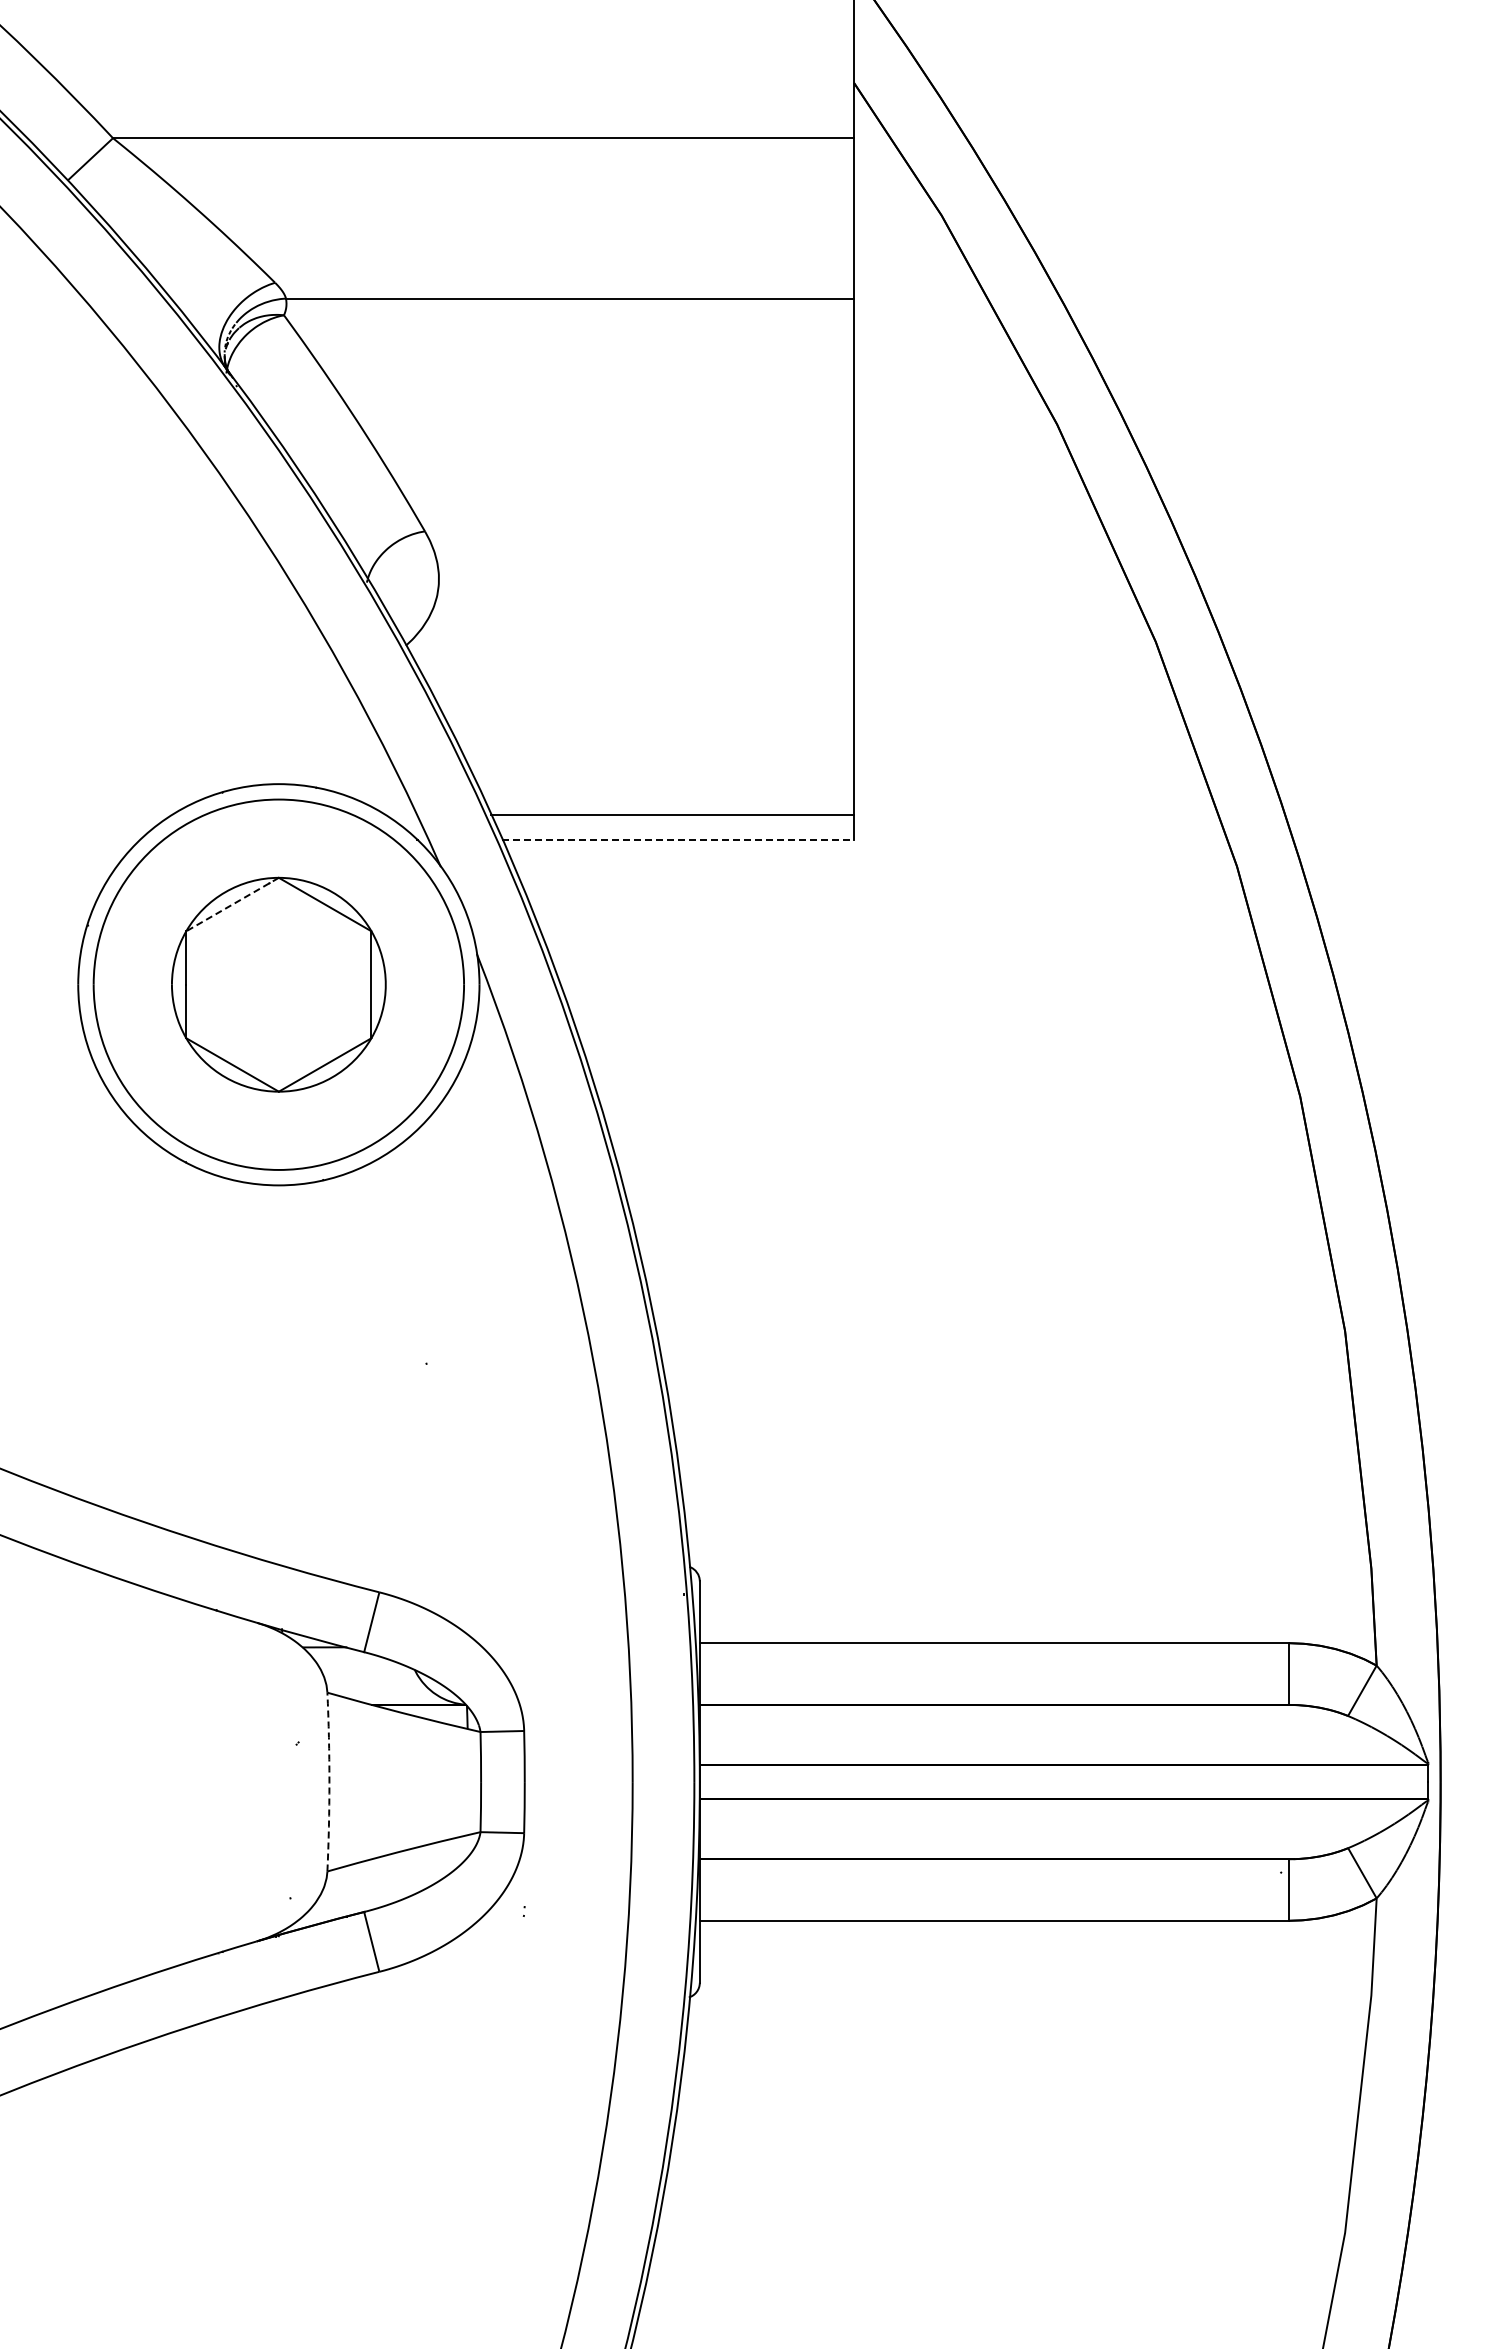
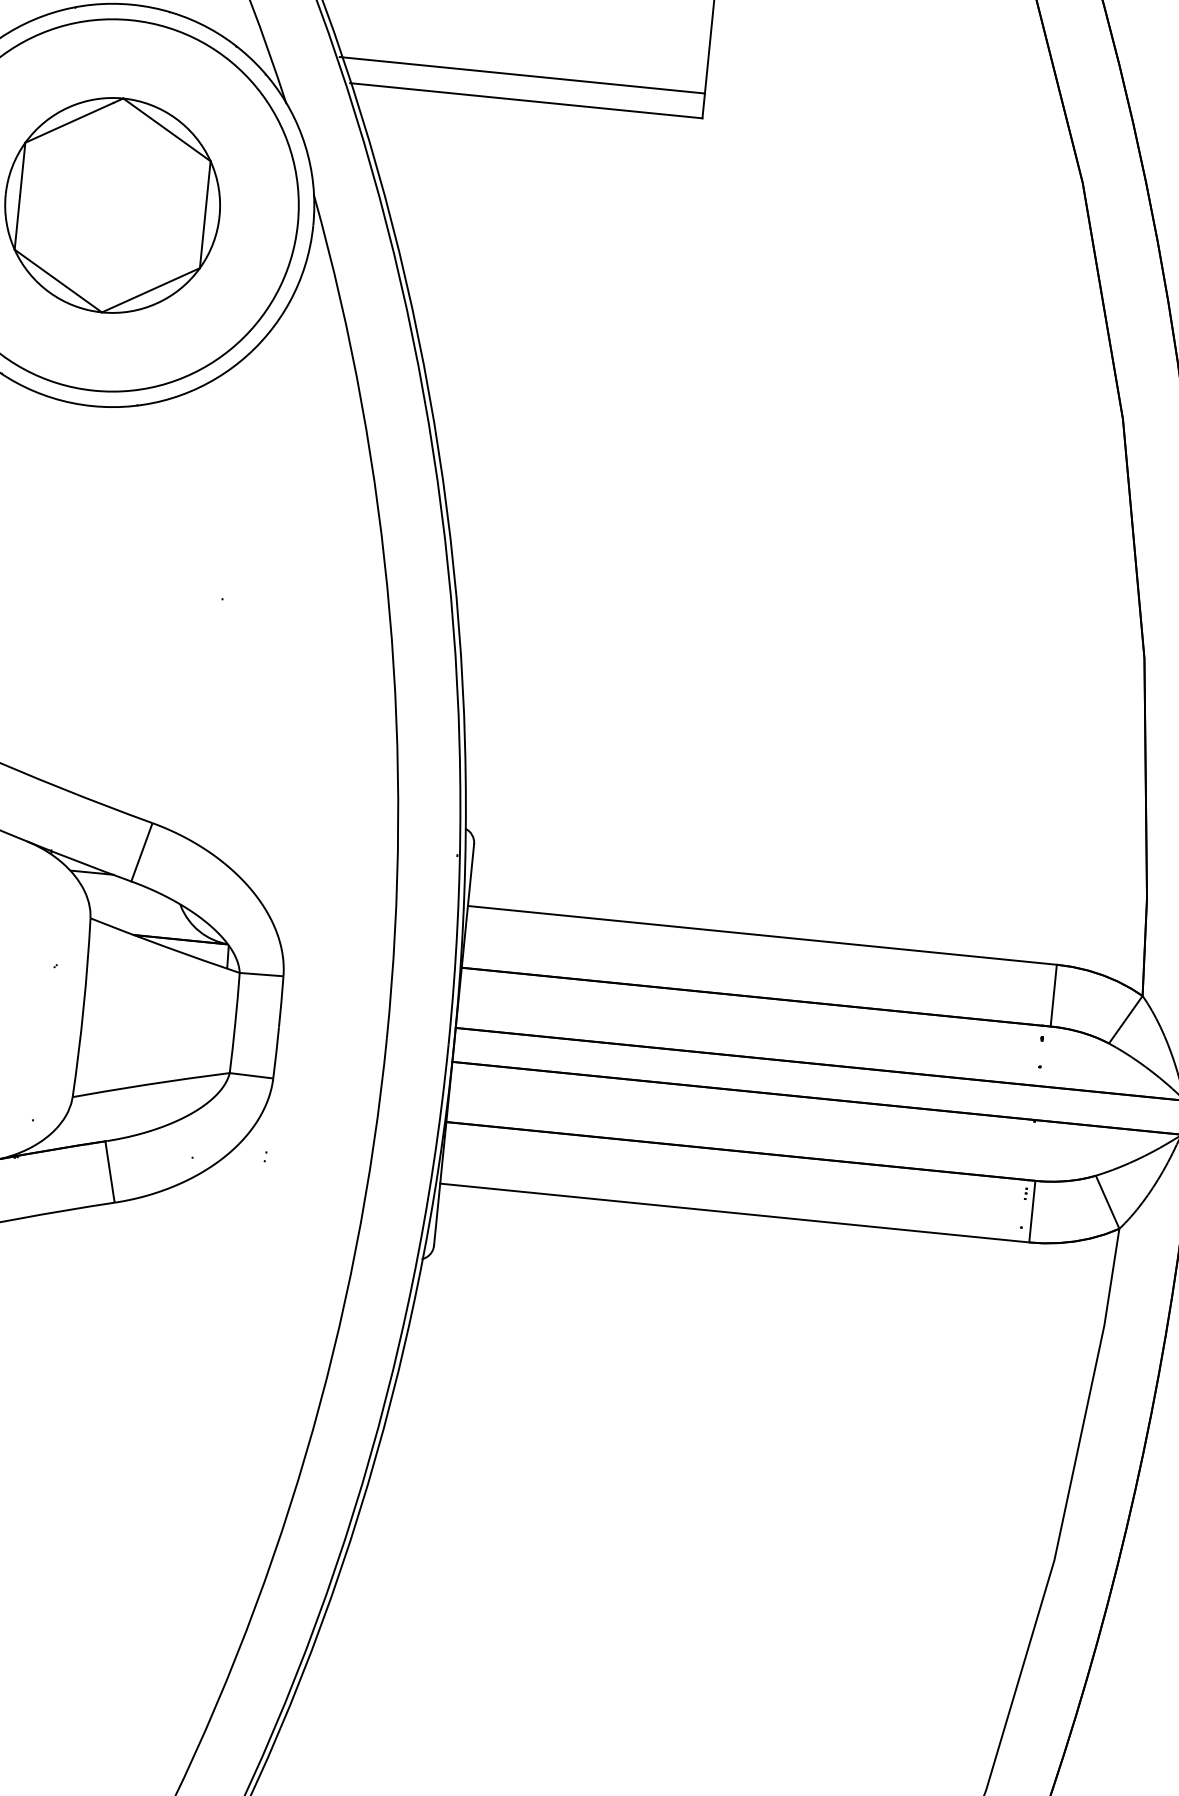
line: (678, 840) -> (526, 101), dashed -> solid
line: (232, 904) -> (74, 120), dashed -> solid
arc: (329, 1782) -> (83, 1008), dashed -> solid

